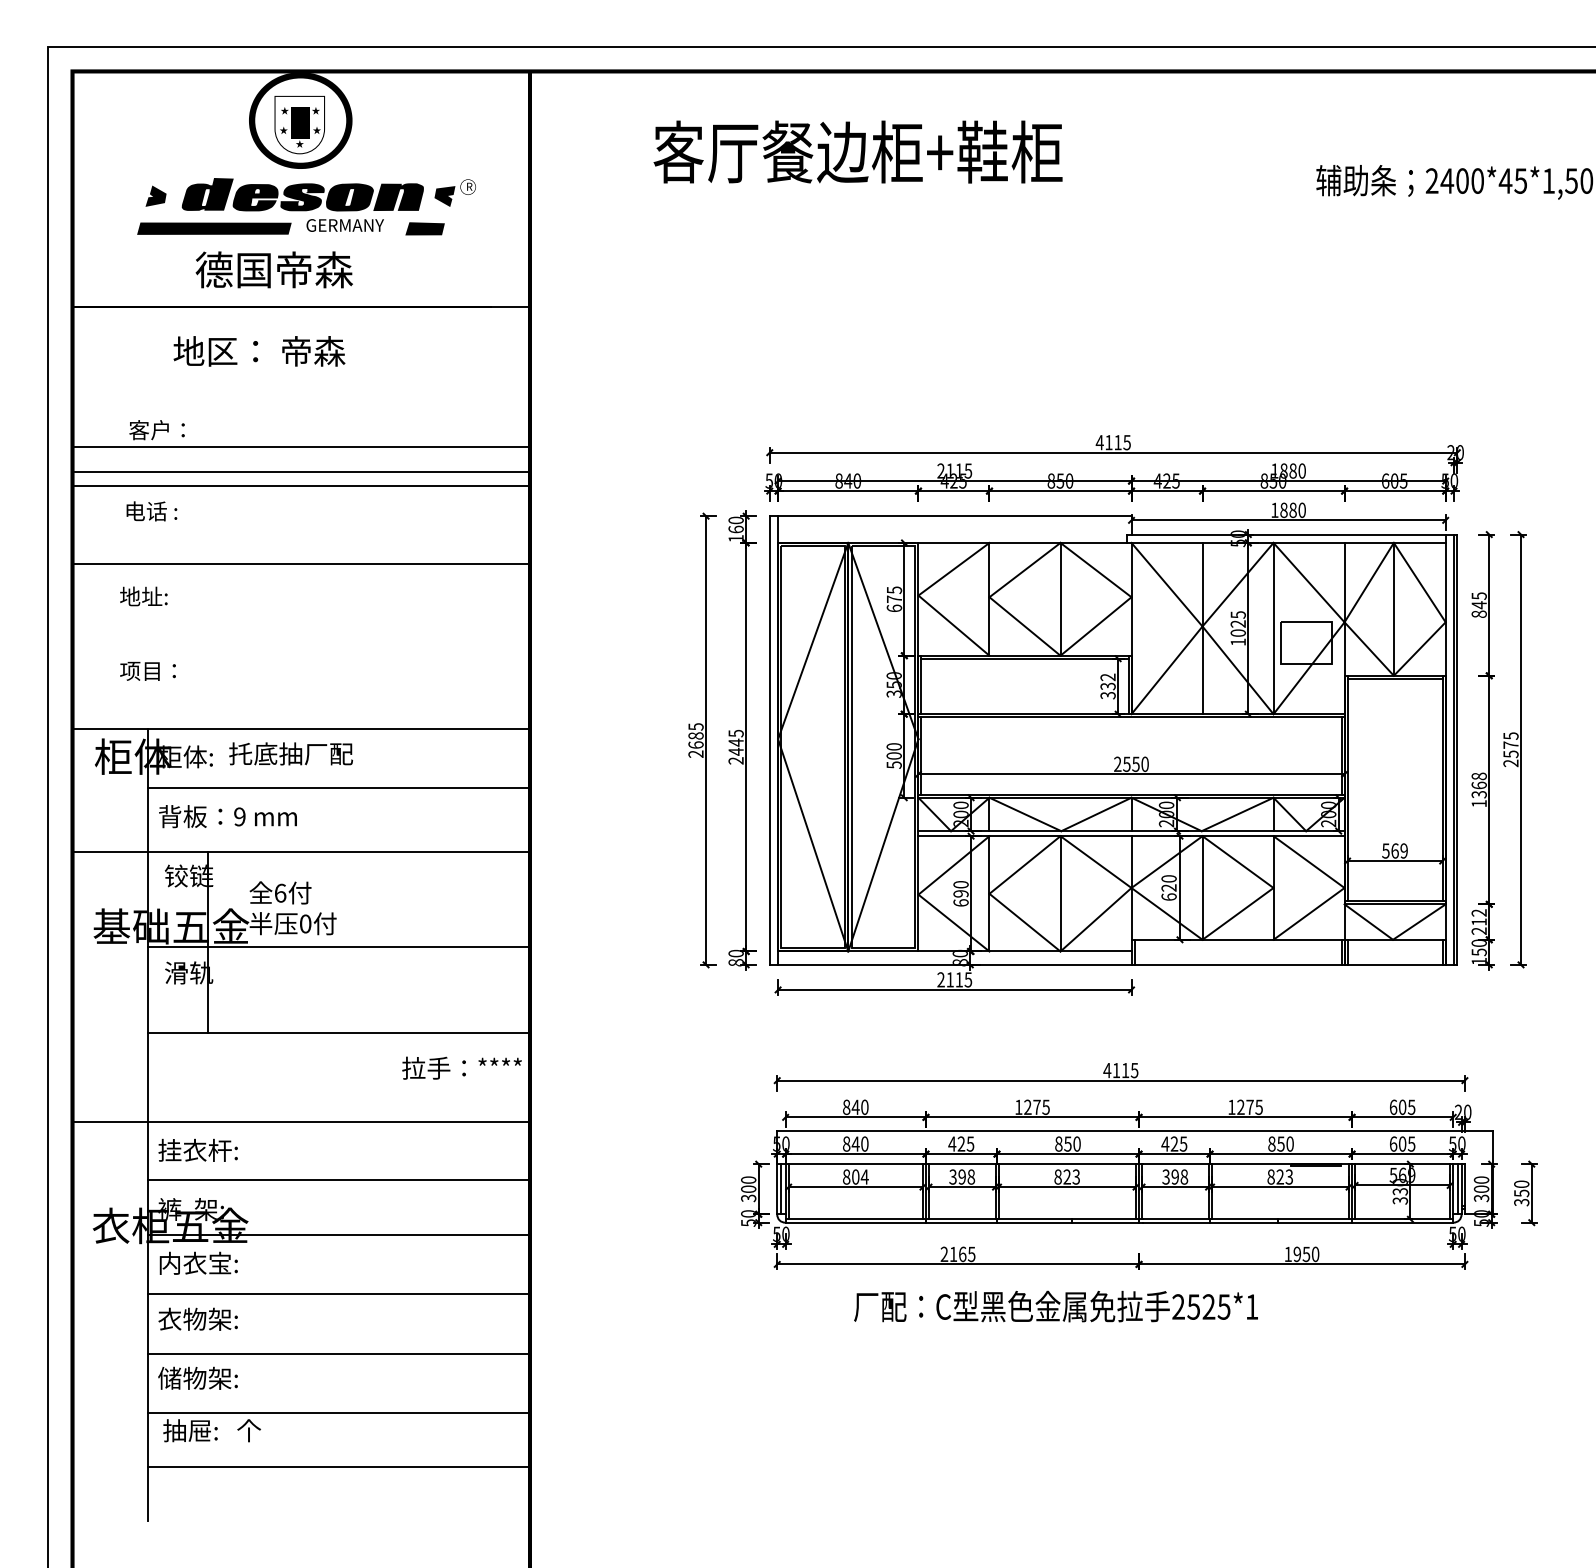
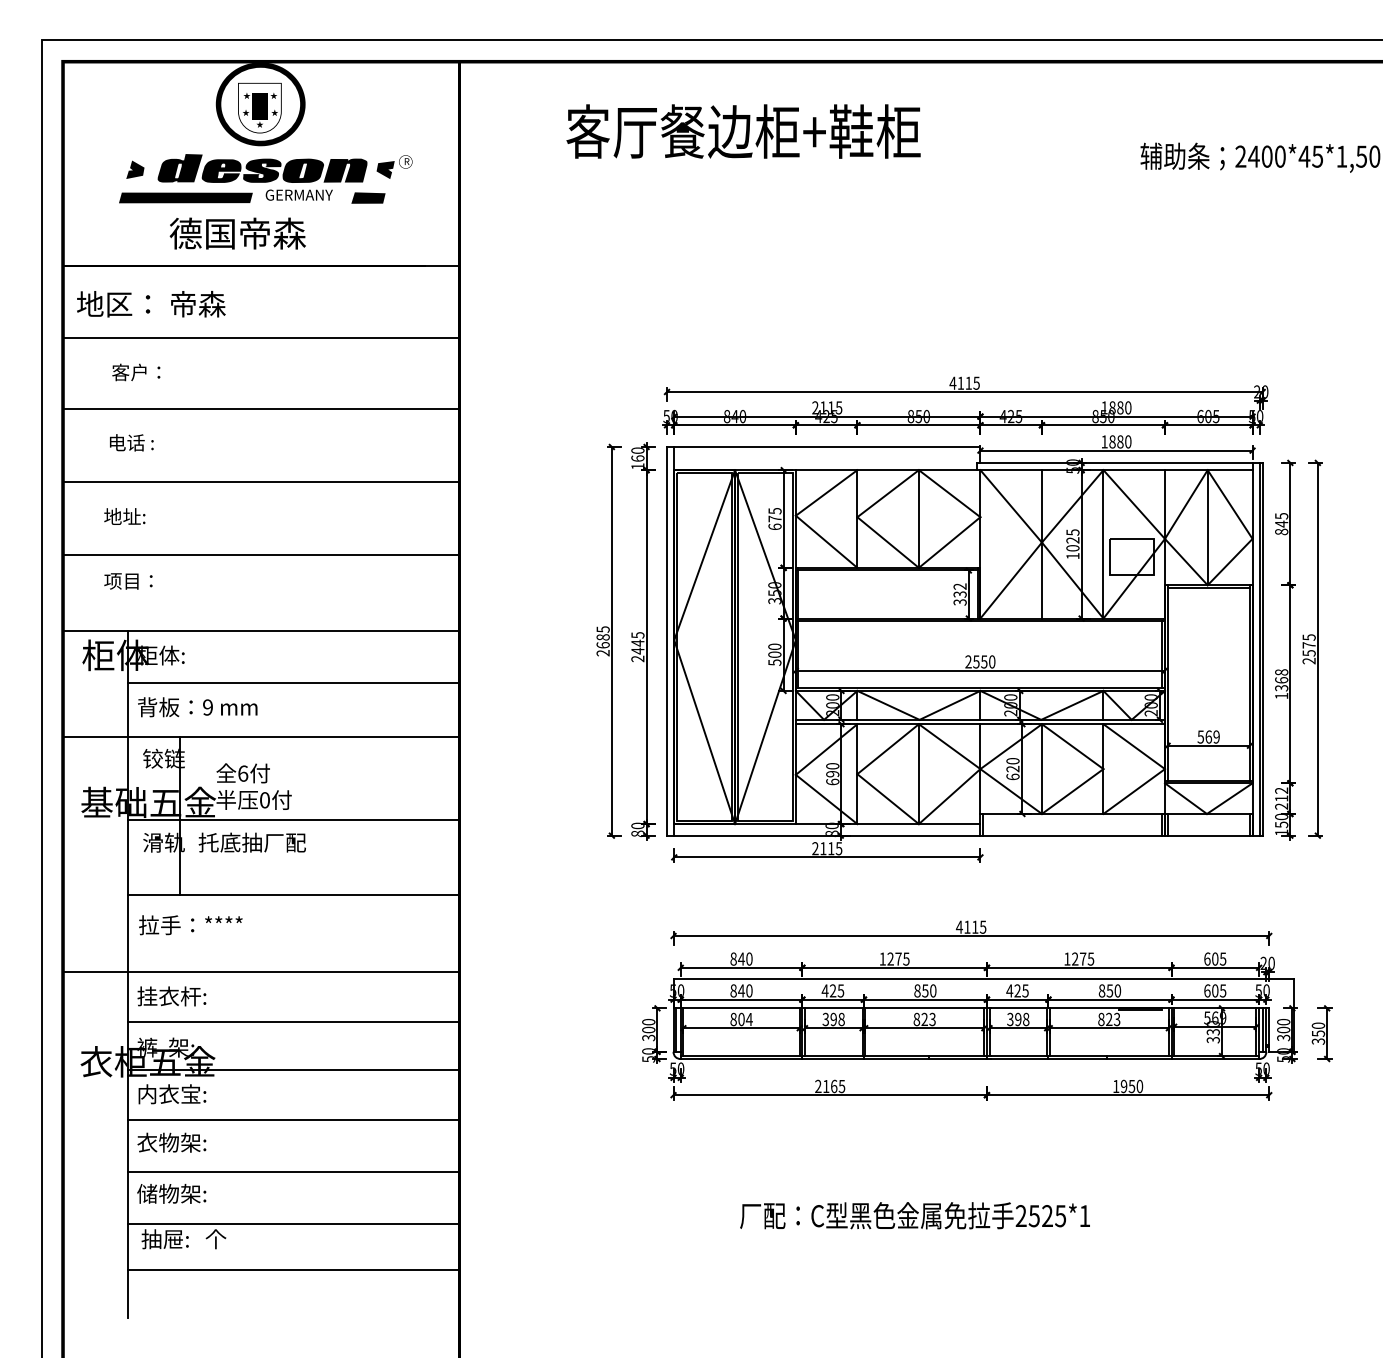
text: (259, 351) -> (151, 304), moved
line: (301, 446) -> (261, 337), moved
line: (301, 486) -> (261, 481), moved
line: (301, 564) -> (261, 554), moved
text: (290, 753) -> (251, 842), moved
text: (461, 1067) -> (190, 924), moved
text: (1055, 1306) -> (914, 1215), moved

